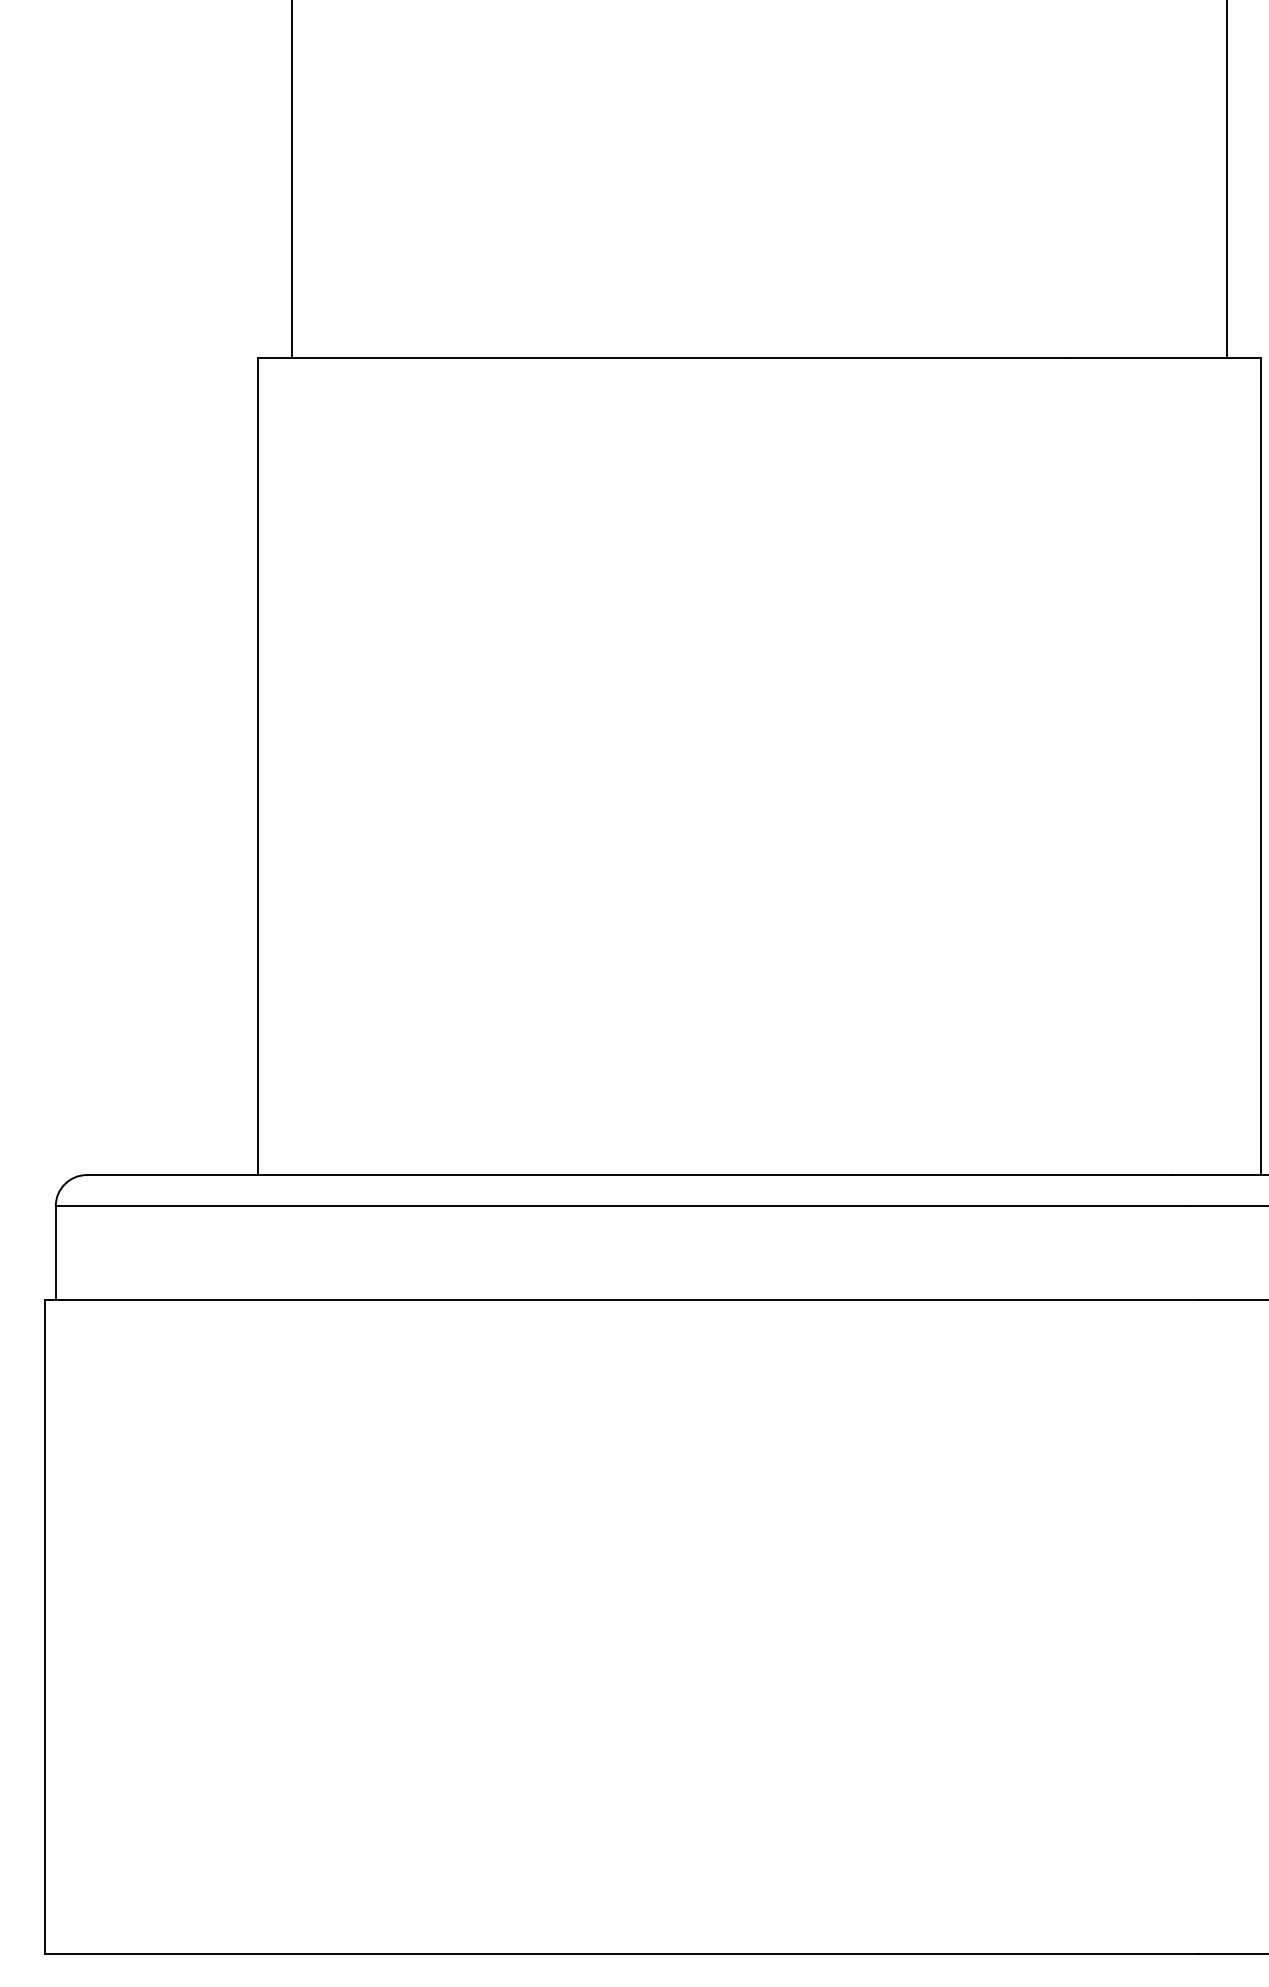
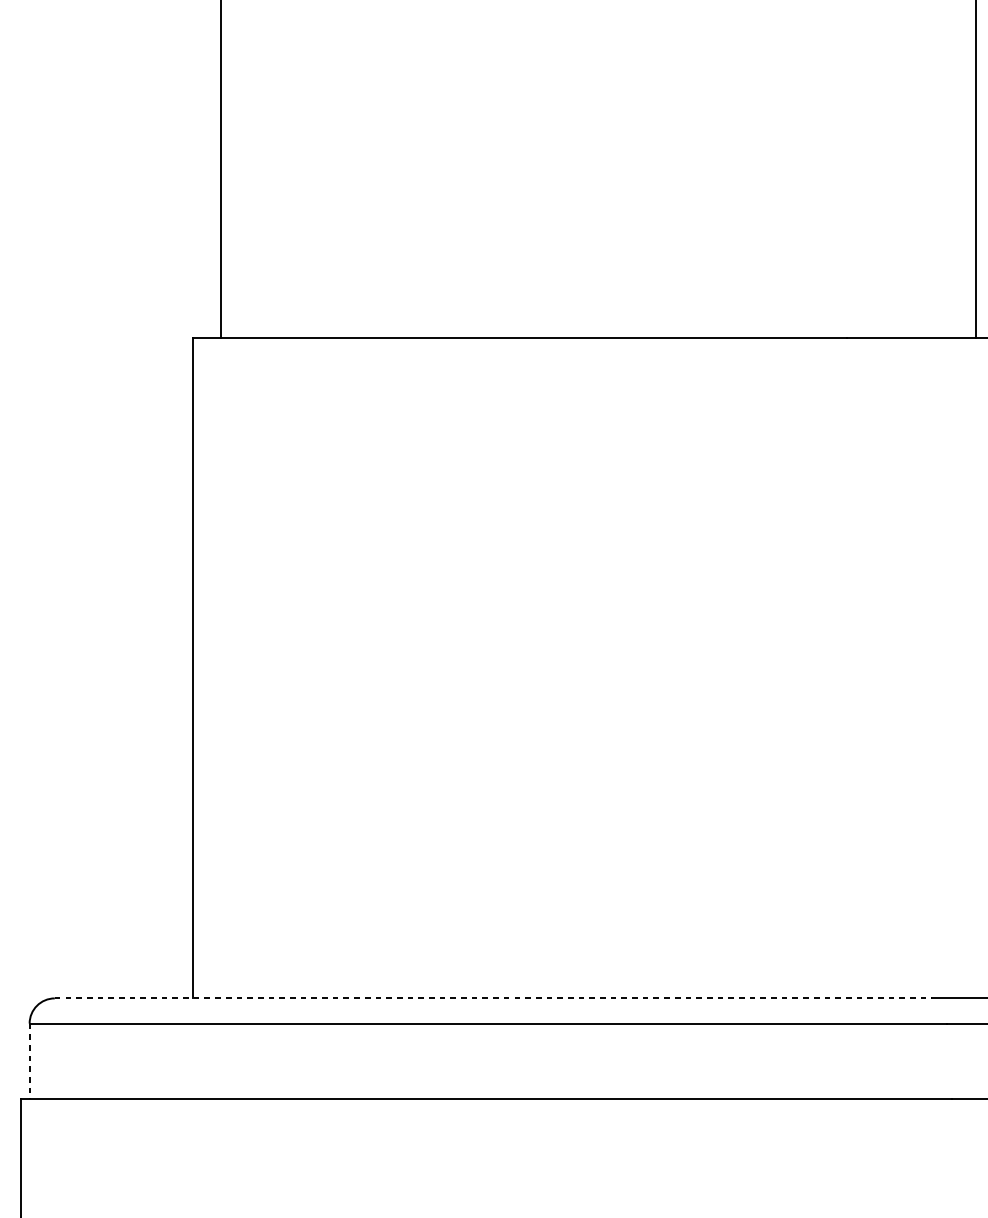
line: (629, 1175) -> (493, 998), solid -> dashed
line: (55, 1252) -> (29, 1060), solid -> dashed

